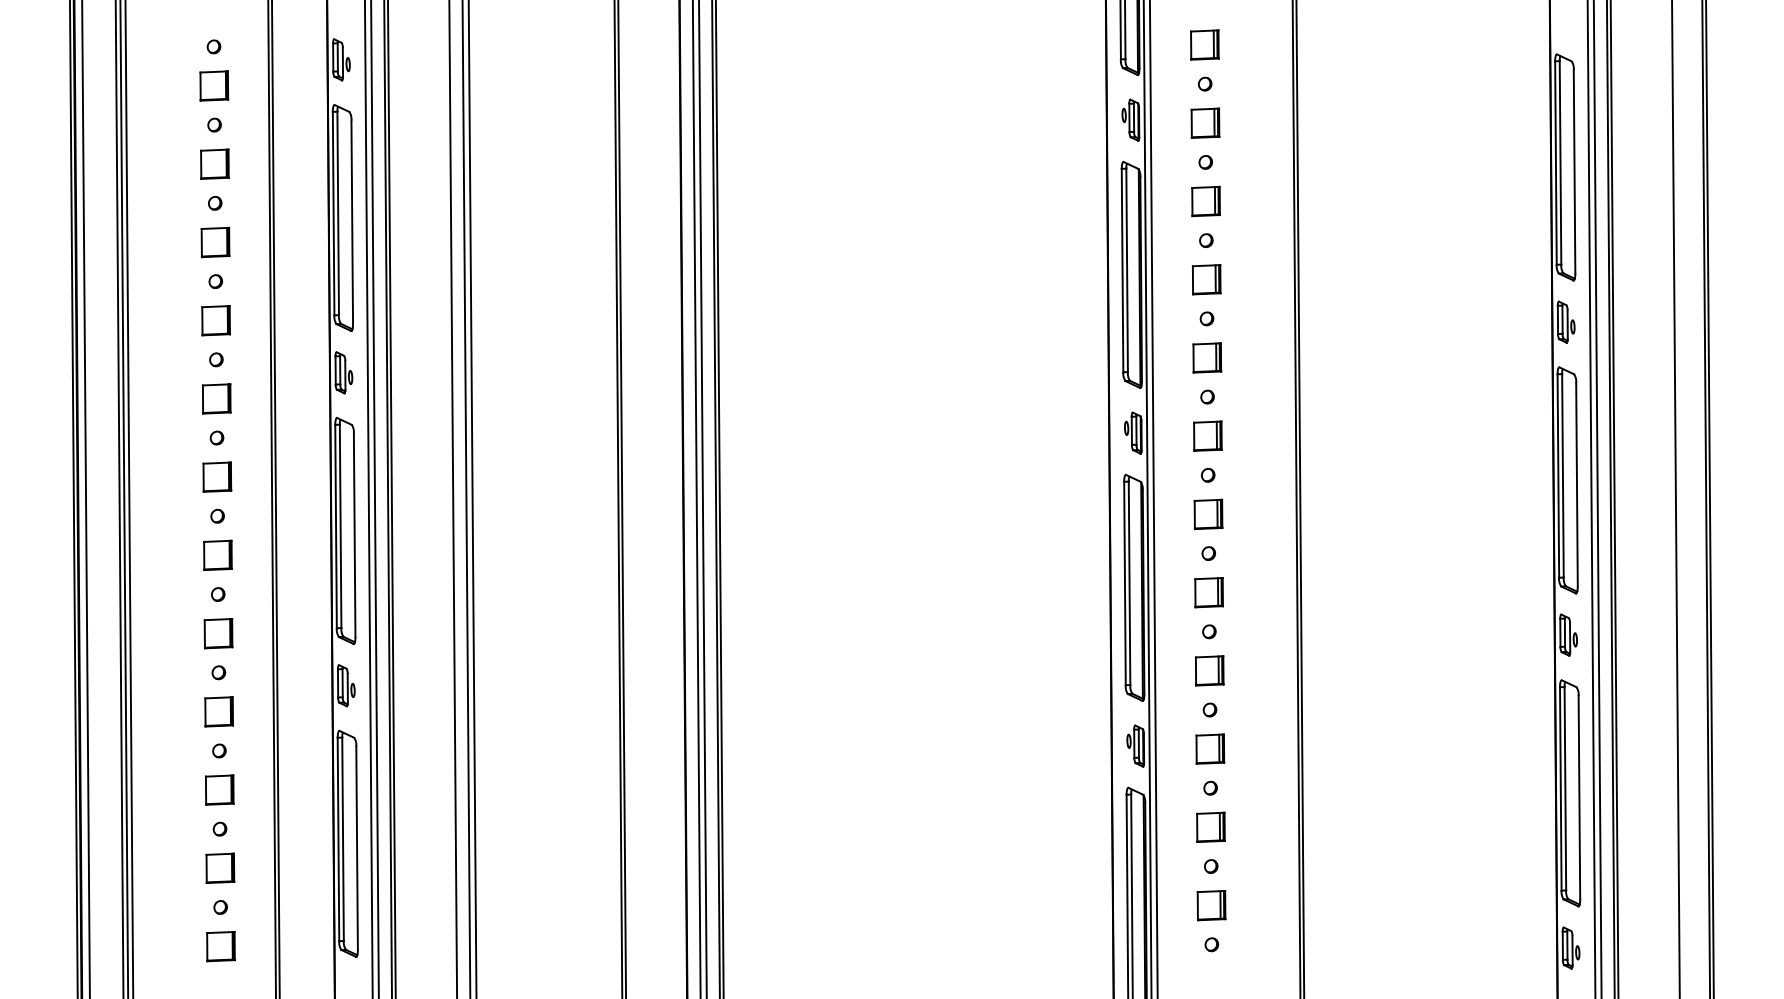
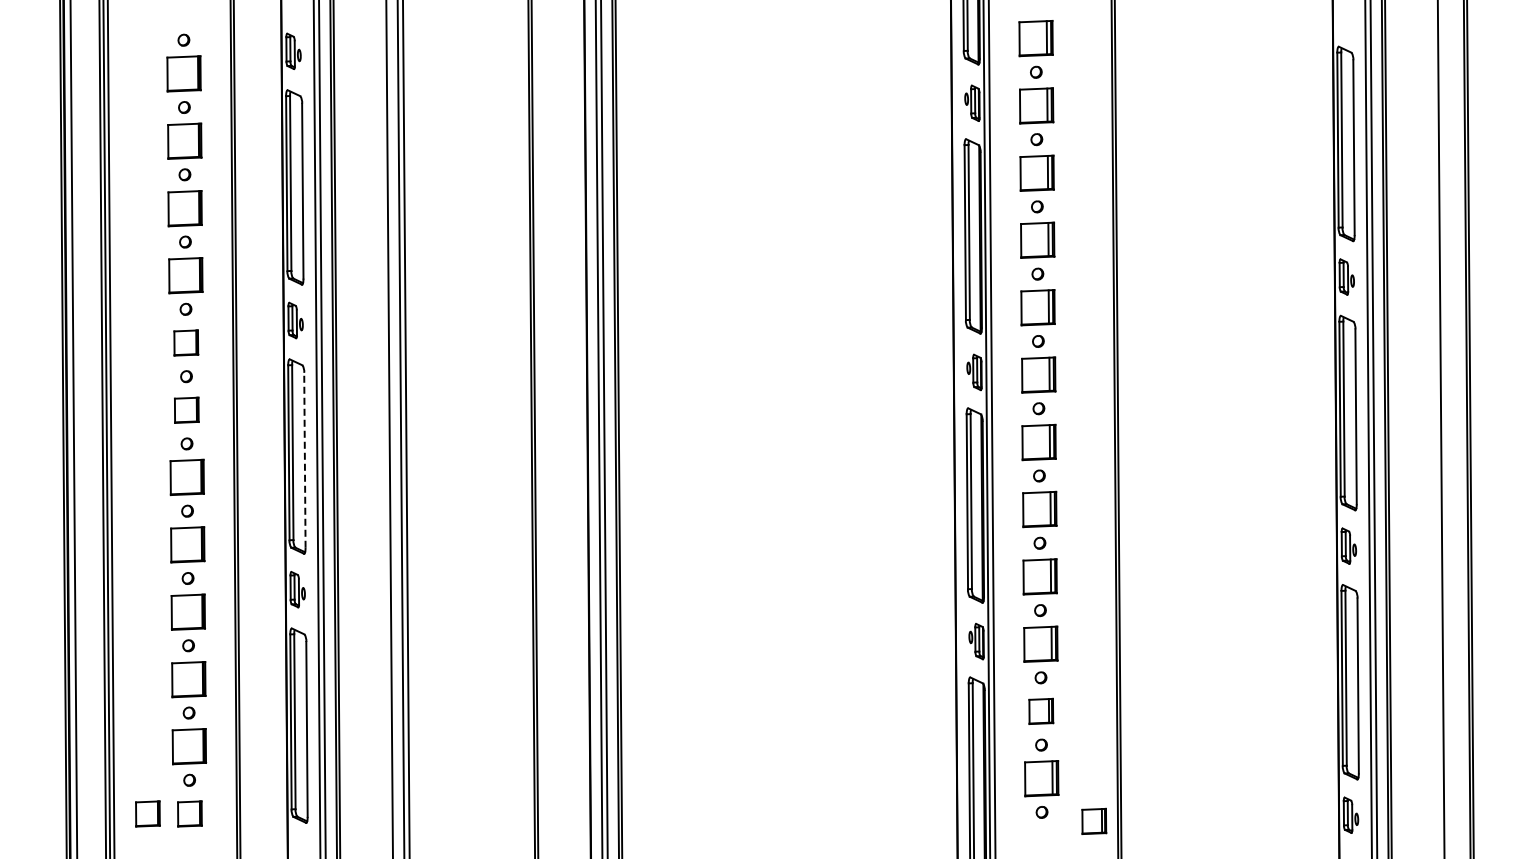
part: (1204, 44) -> (1035, 38), size x1.4
part: (214, 85) -> (184, 73), size x1.4
part: (1205, 122) -> (1036, 105), size x1.4
part: (214, 163) -> (184, 140), size x1.4
part: (1205, 200) -> (1036, 172), size x1.4
part: (215, 241) -> (185, 207), size x1.4
part: (1206, 279) -> (1037, 240), size x1.4
part: (215, 320) -> (185, 275), size x1.4
part: (1207, 357) -> (1038, 307), size x1.4
part: (1207, 435) -> (1038, 374), size x1.4
part: (1208, 513) -> (1039, 441), size x1.4
line: (354, 534) -> (304, 459), solid -> dashed
part: (218, 555) -> (187, 477), size x1.4
part: (1208, 592) -> (1039, 509), size x1.4
part: (218, 633) -> (187, 544), size x1.4
part: (1210, 670) -> (1040, 576), size x1.4
part: (219, 711) -> (188, 611), size x1.4
part: (1210, 748) -> (1040, 643), size x1.4
part: (219, 789) -> (188, 678), size x1.4
part: (220, 868) -> (189, 746), size x1.4
part: (1211, 905) -> (1041, 778), size x1.4
part: (171, 946) -> (147, 813), added
part: (1272, 954) -> (1094, 820), added

